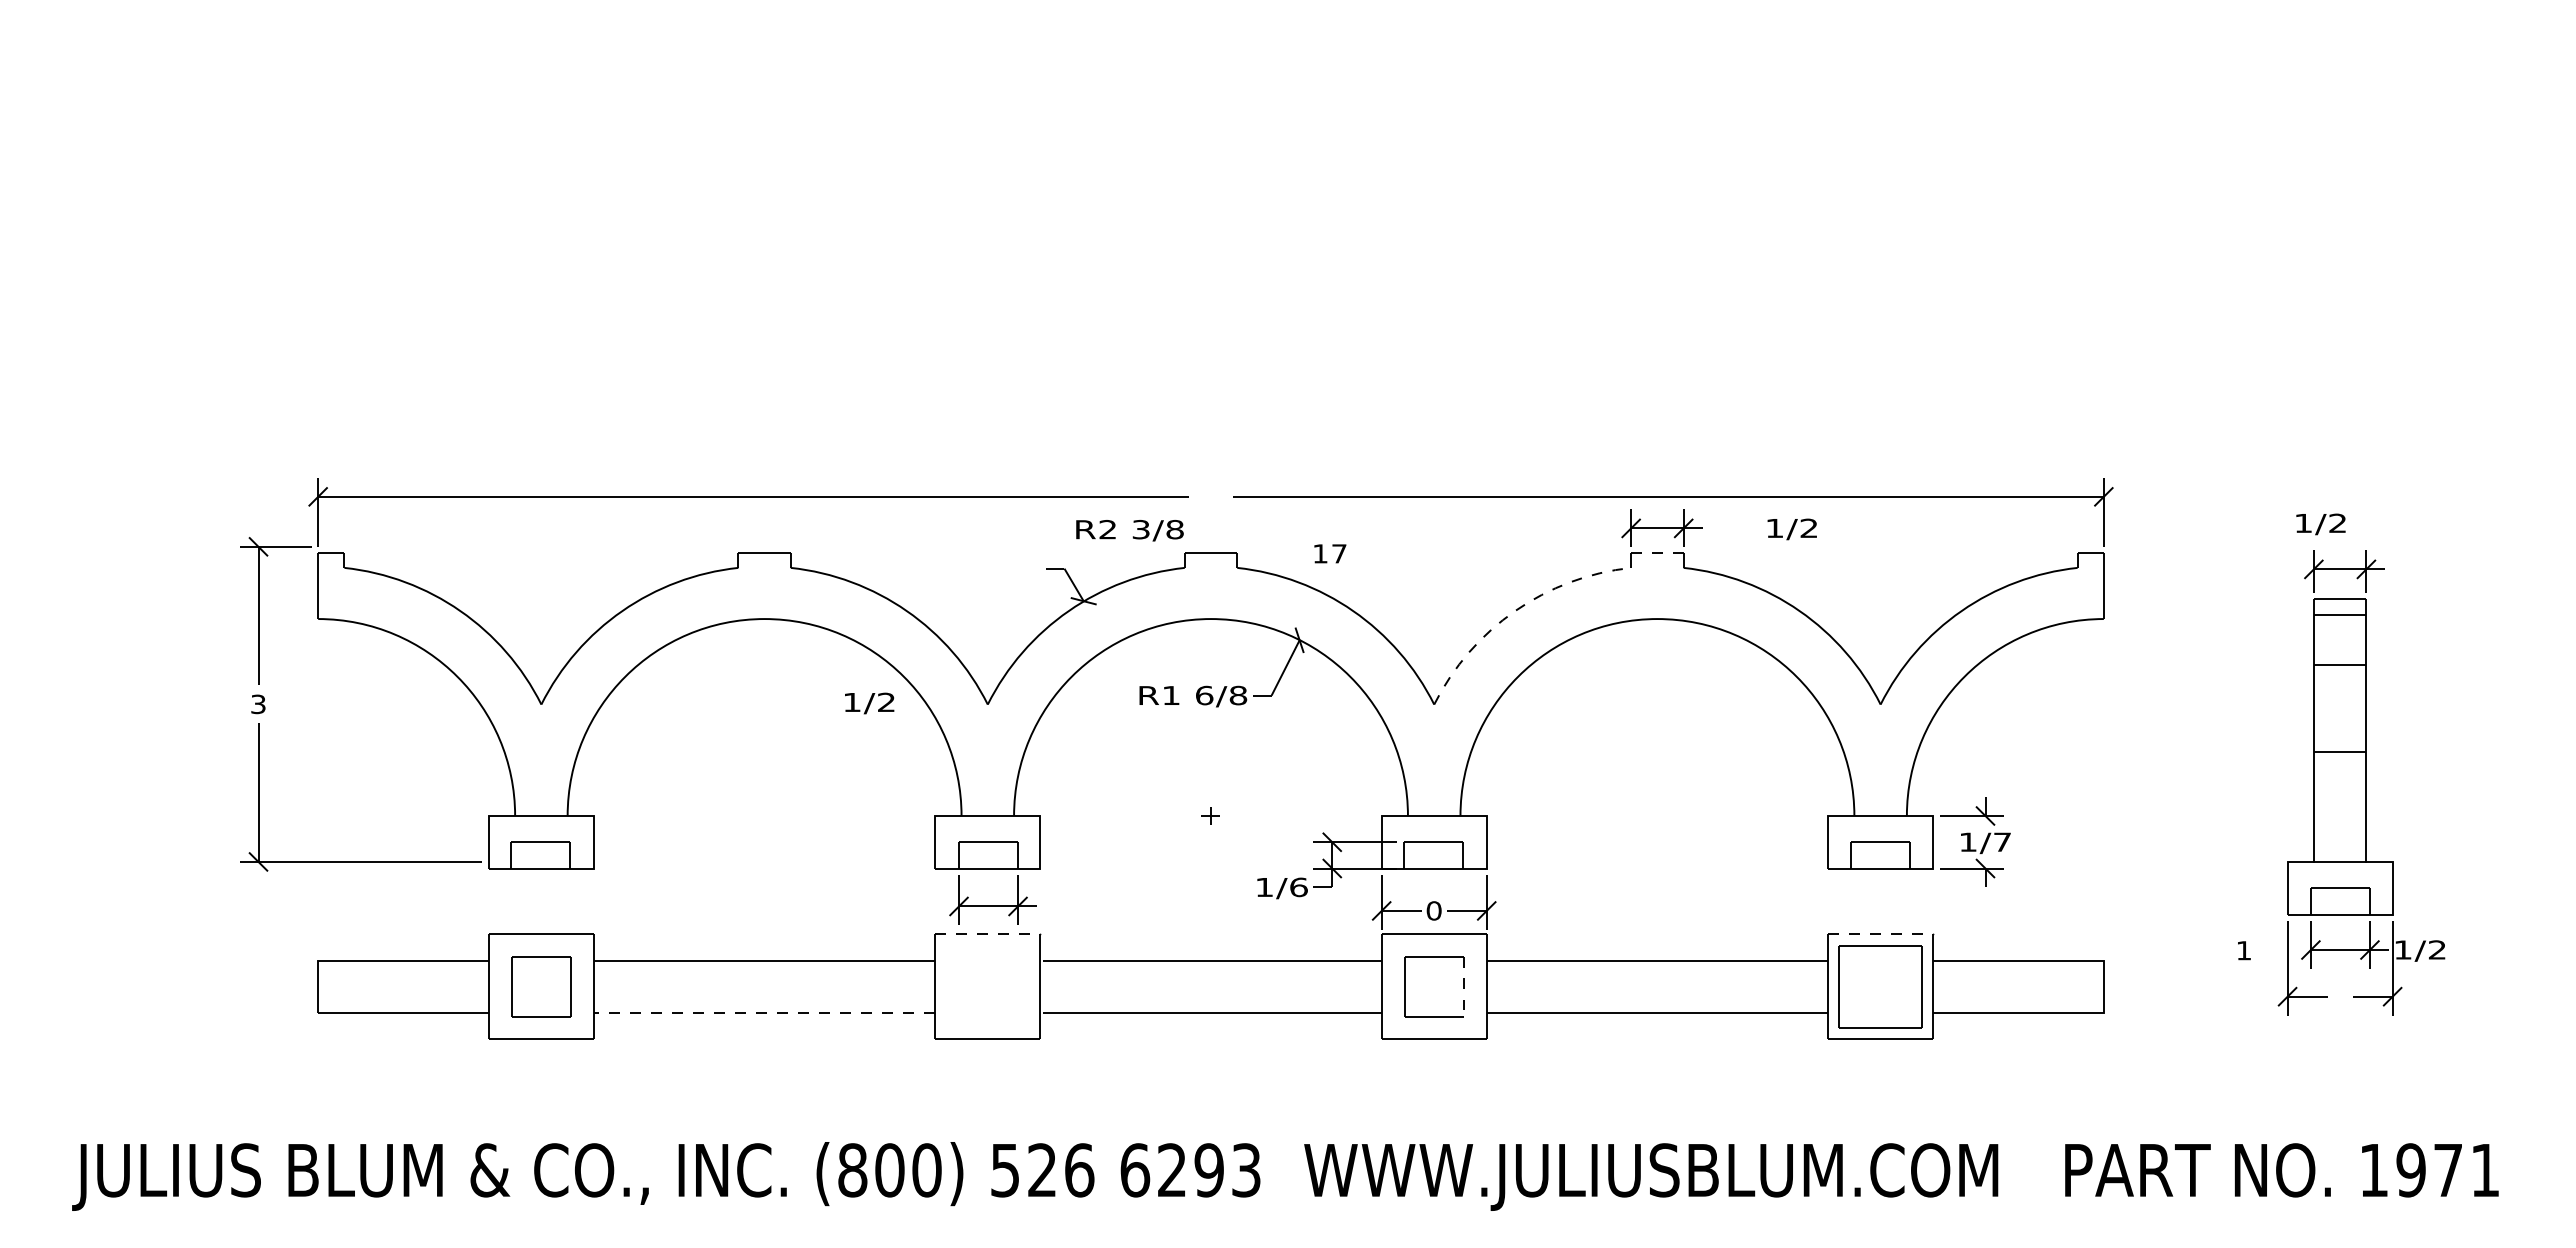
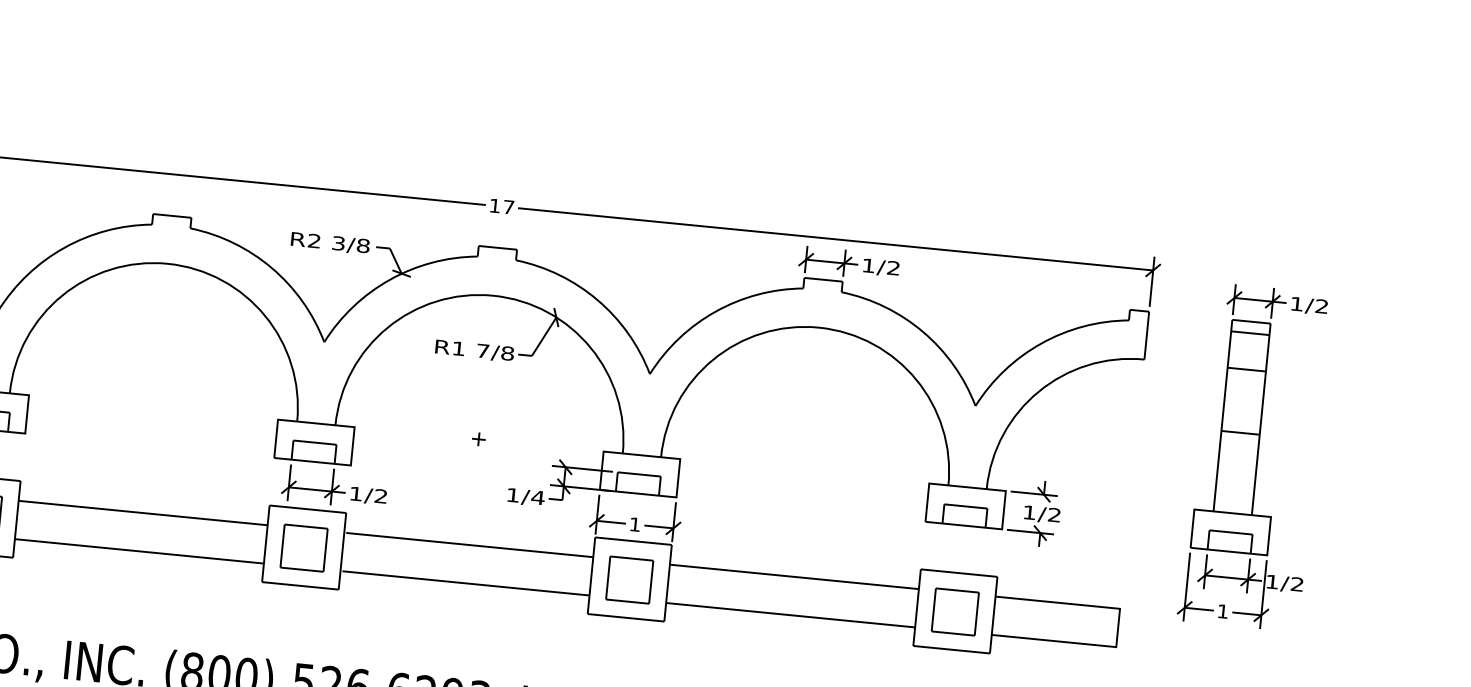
text: (1791, 529) -> (880, 267), moved
text: (1129, 530) -> (330, 243), moved
text: (1330, 553) -> (502, 206), moved
line: (1657, 553) -> (823, 279), dashed -> solid
arc: (1515, 611) -> (715, 312), dashed -> solid
text: (1204, 695) -> (483, 351), 6/8 -> 7/8
text: (869, 703) -> (368, 495), moved
part: (2361, 782) -> (1253, 456), moved
text: (2002, 841) -> (1054, 514), 1/7 -> 1/2
text: (1298, 887) -> (537, 497), 1/6 -> 1/4
text: (1433, 910) -> (634, 524), 0 -> 1
line: (987, 933) -> (307, 509), dashed -> solid
line: (1880, 933) -> (959, 572), dashed -> solid
part: (987, 986) -> (303, 547), added
part: (1880, 986) -> (955, 611), size x0.71
line: (1463, 987) -> (651, 582), dashed -> solid
line: (763, 1013) -> (138, 551), dashed -> solid

